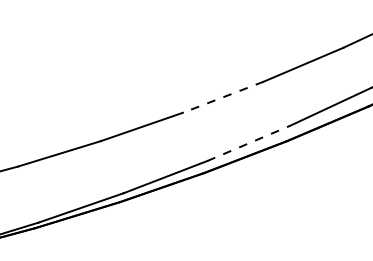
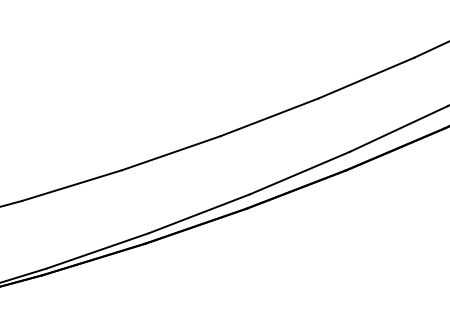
line: (222, 97) -> (268, 117), dashed -> solid
line: (249, 142) -> (300, 172), dashed -> solid

